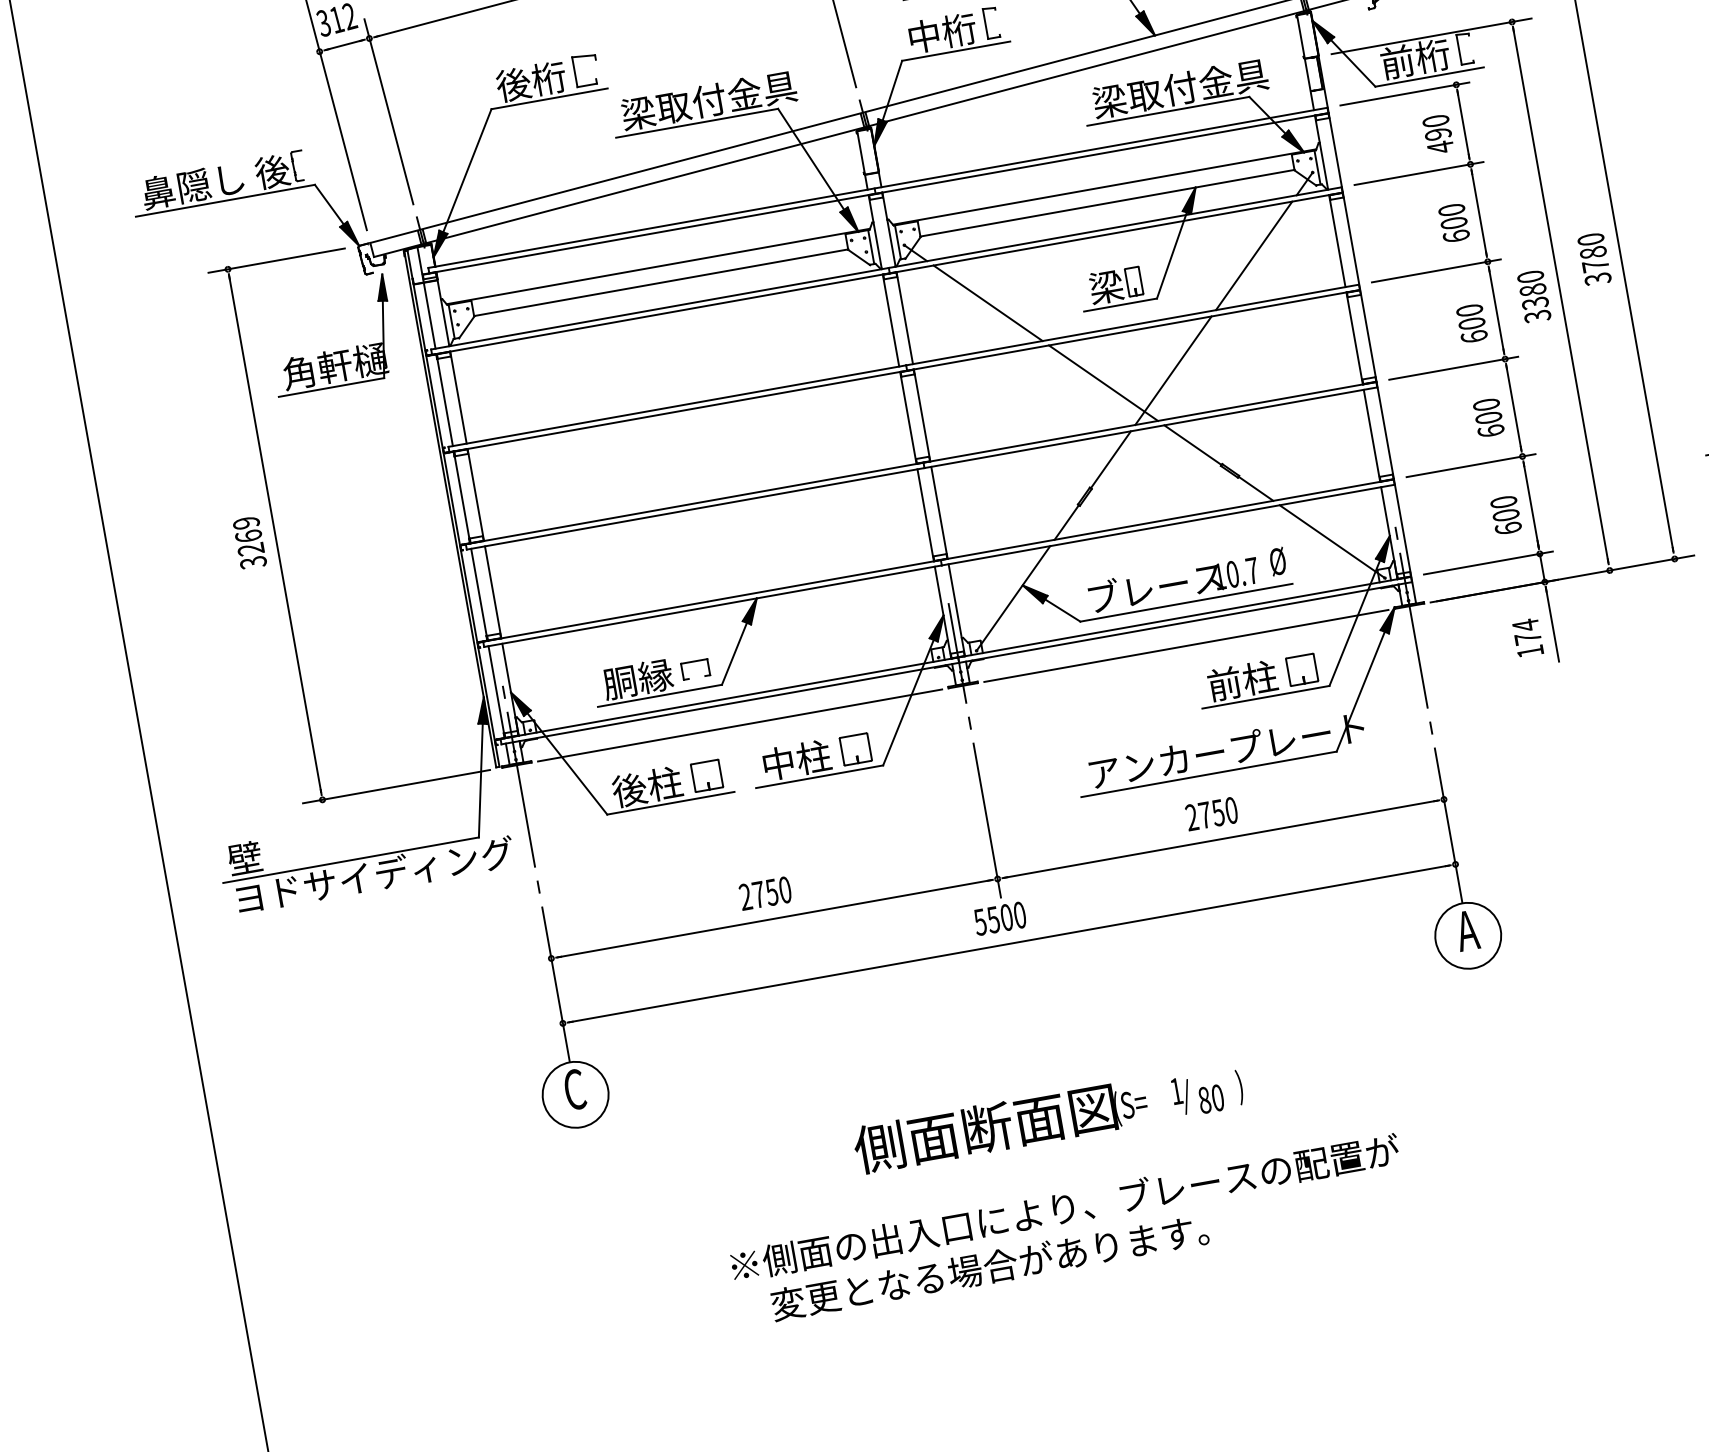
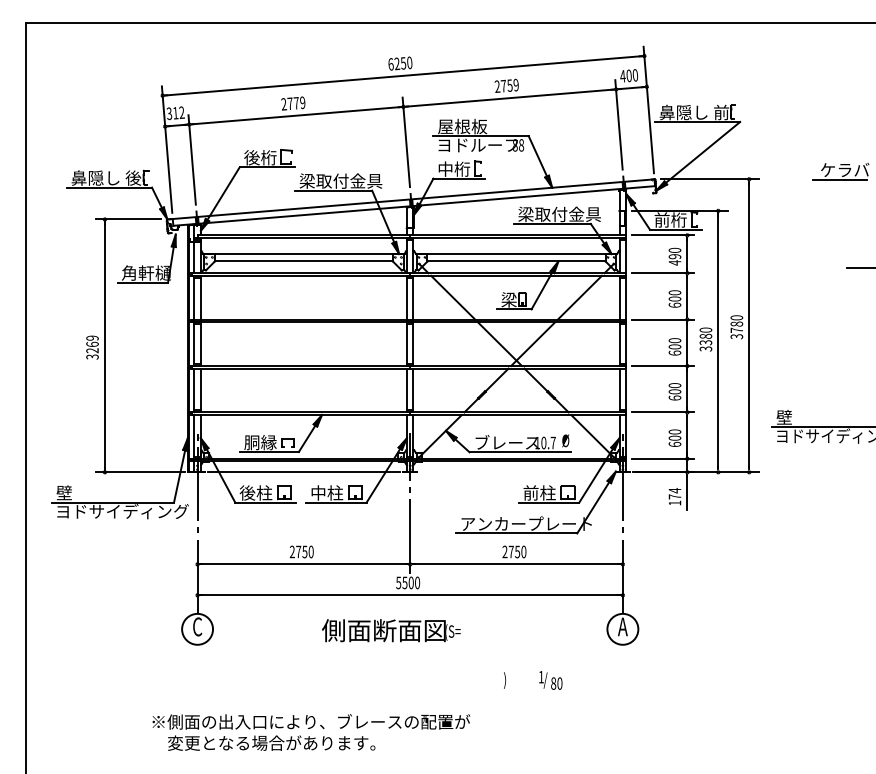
line: (1186, 646) -> (516, 472), removed
text: (1196, 1094) -> (550, 680), moved
text: (1001, 1125) -> (391, 630), moved
text: (1069, 1230) -> (311, 732), moved

